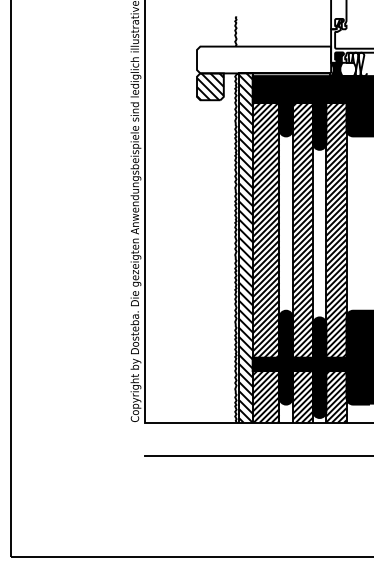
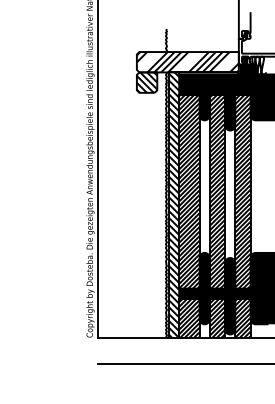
hatch: (264, 59) -> (188, 61), added
fill: (348, 69) -> (252, 69), added

